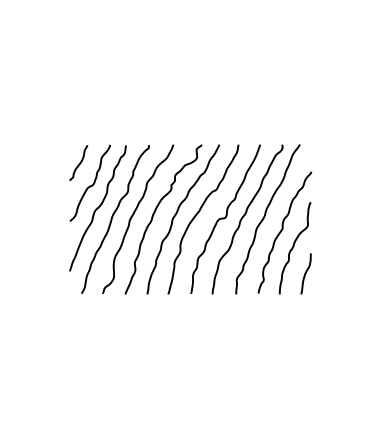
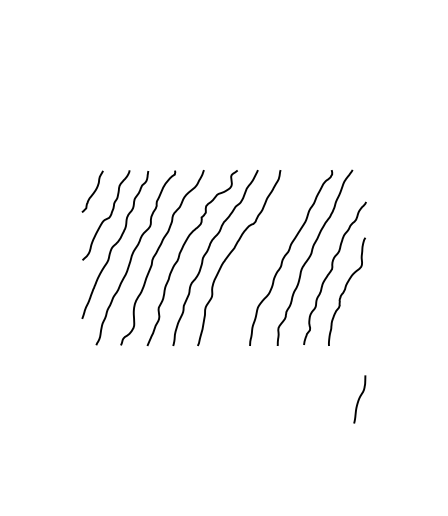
curve: (225, 218) -> (265, 256), removed
curve: (305, 273) -> (359, 398), moved

